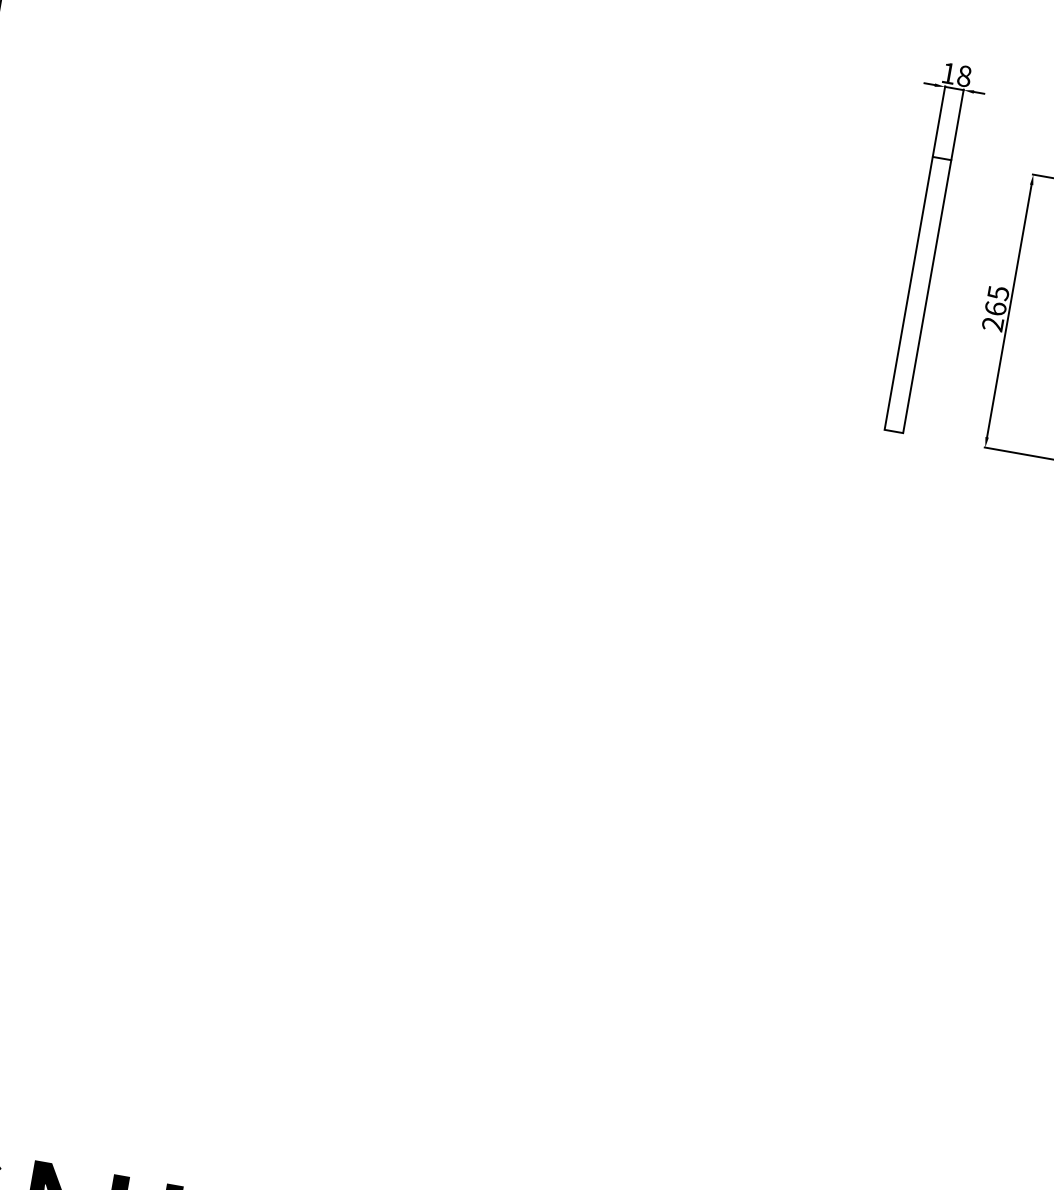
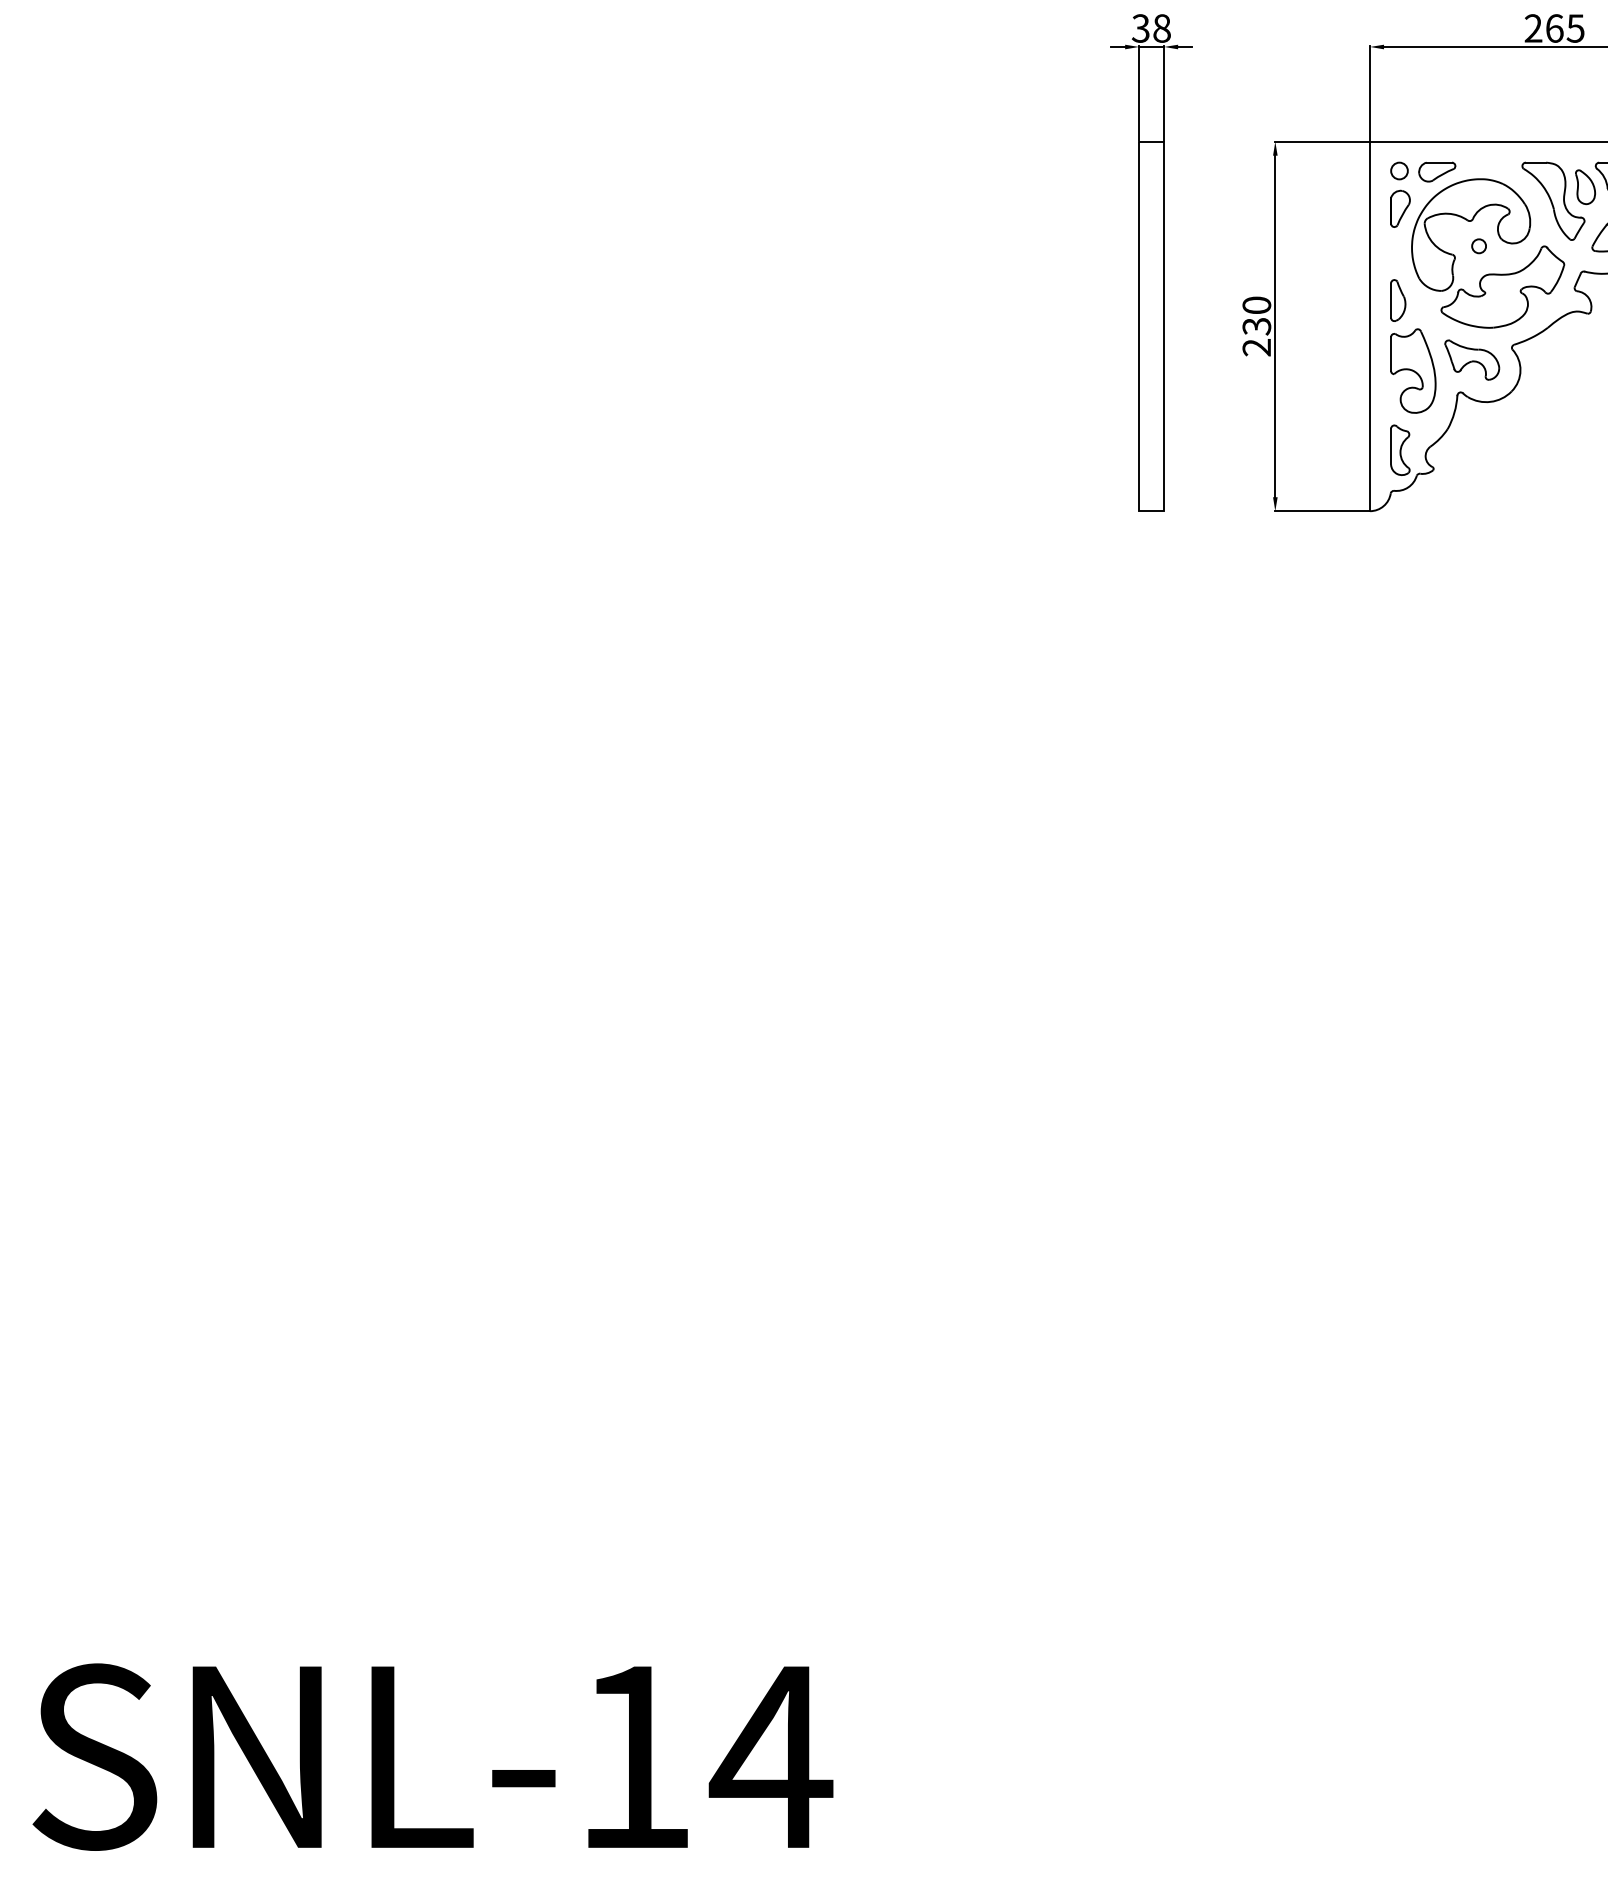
text: (948, 73) -> (1140, 28), 18 -> 38
text: (996, 300) -> (1256, 315), 265 -> 230

